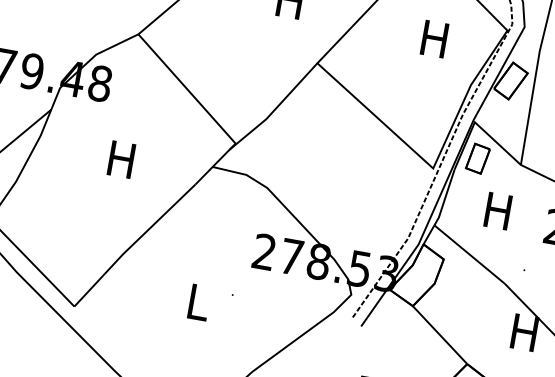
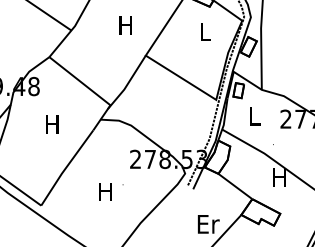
text: (434, 37) -> (204, 31), H -> L
text: (498, 211) -> (254, 116), H -> L
text: (197, 301) -> (105, 191), L -> H

